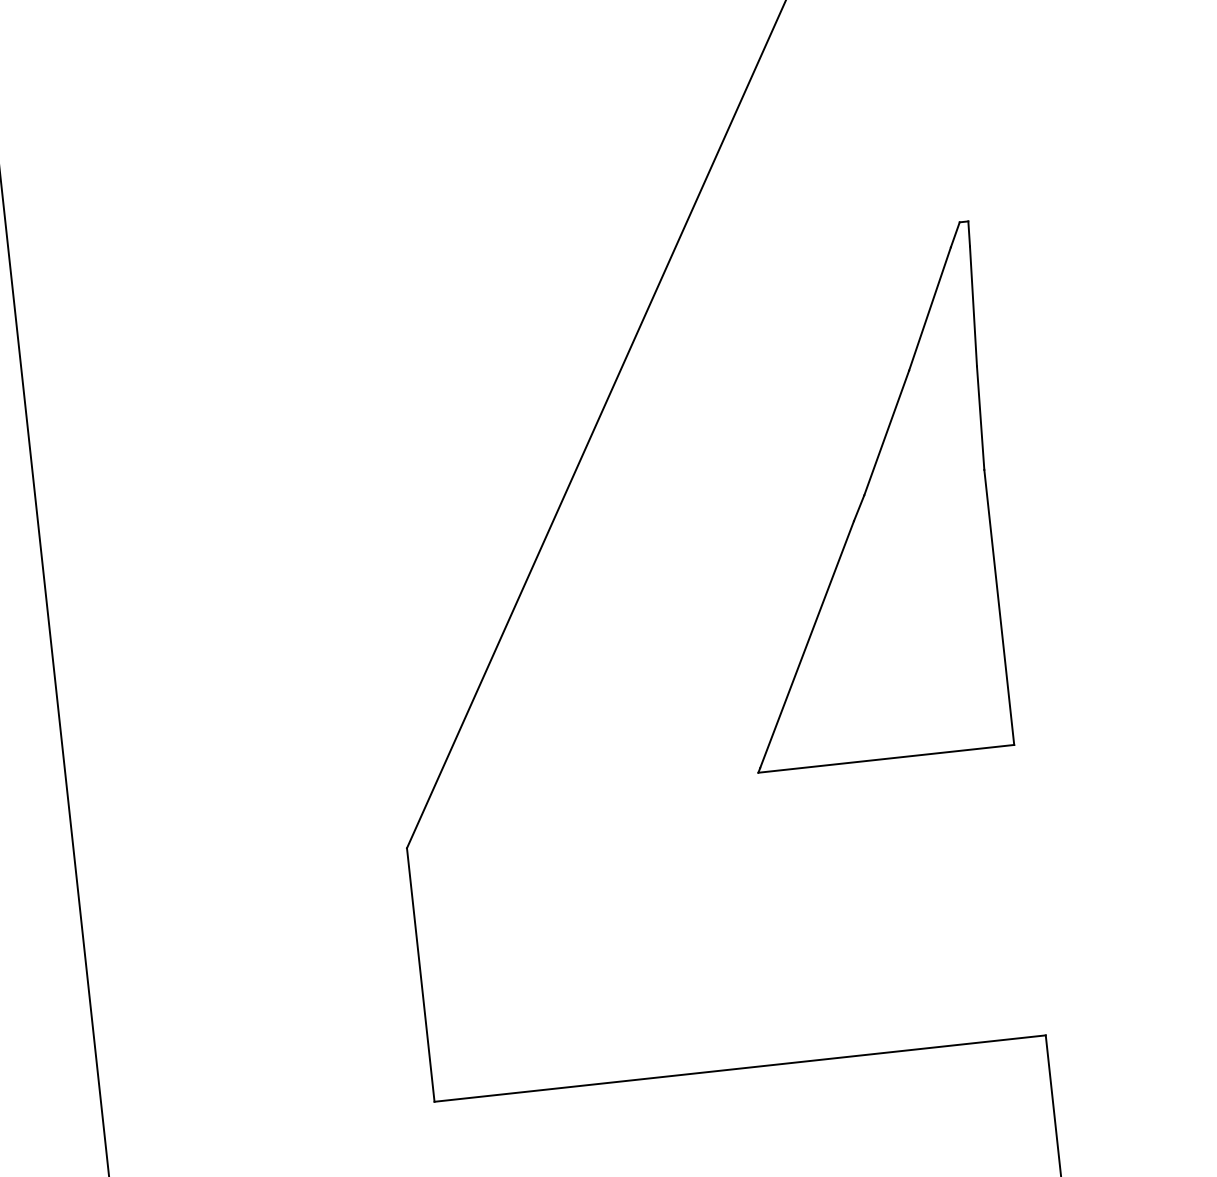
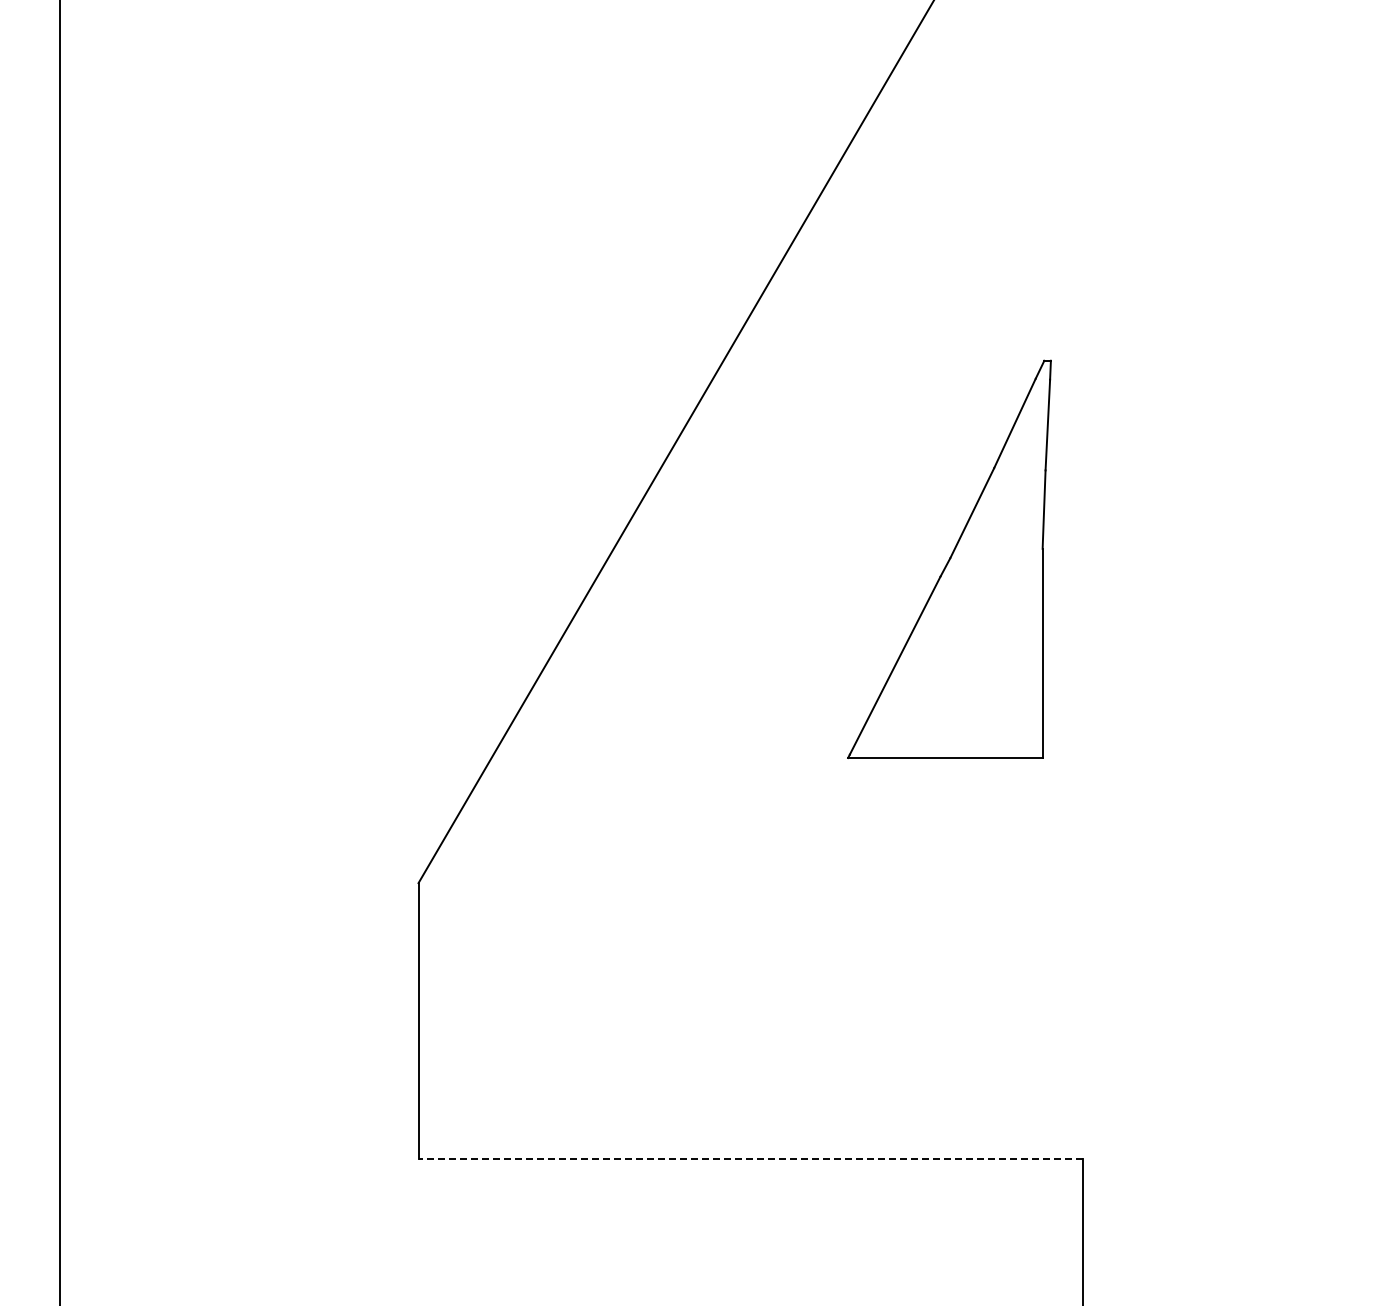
part: (863, 497) -> (949, 559), size x0.7
line: (740, 1068) -> (750, 1158), solid -> dashed

